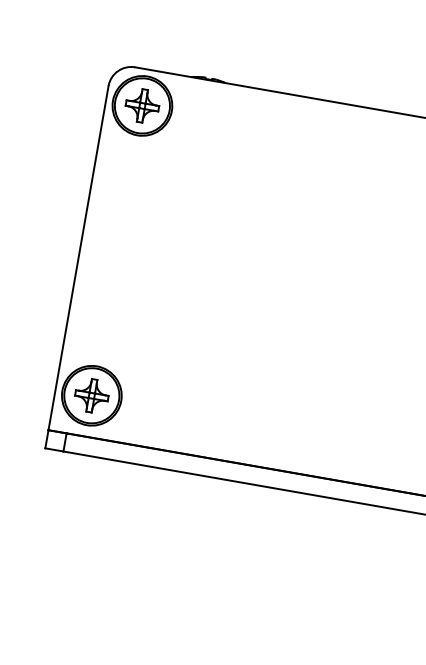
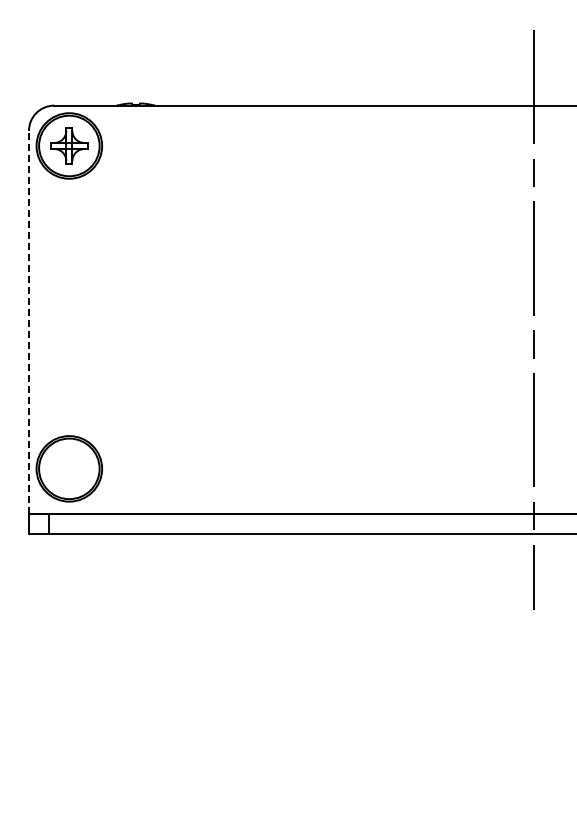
line: (79, 258) -> (29, 322), solid -> dashed
part: (92, 395) -> (69, 468), removed

